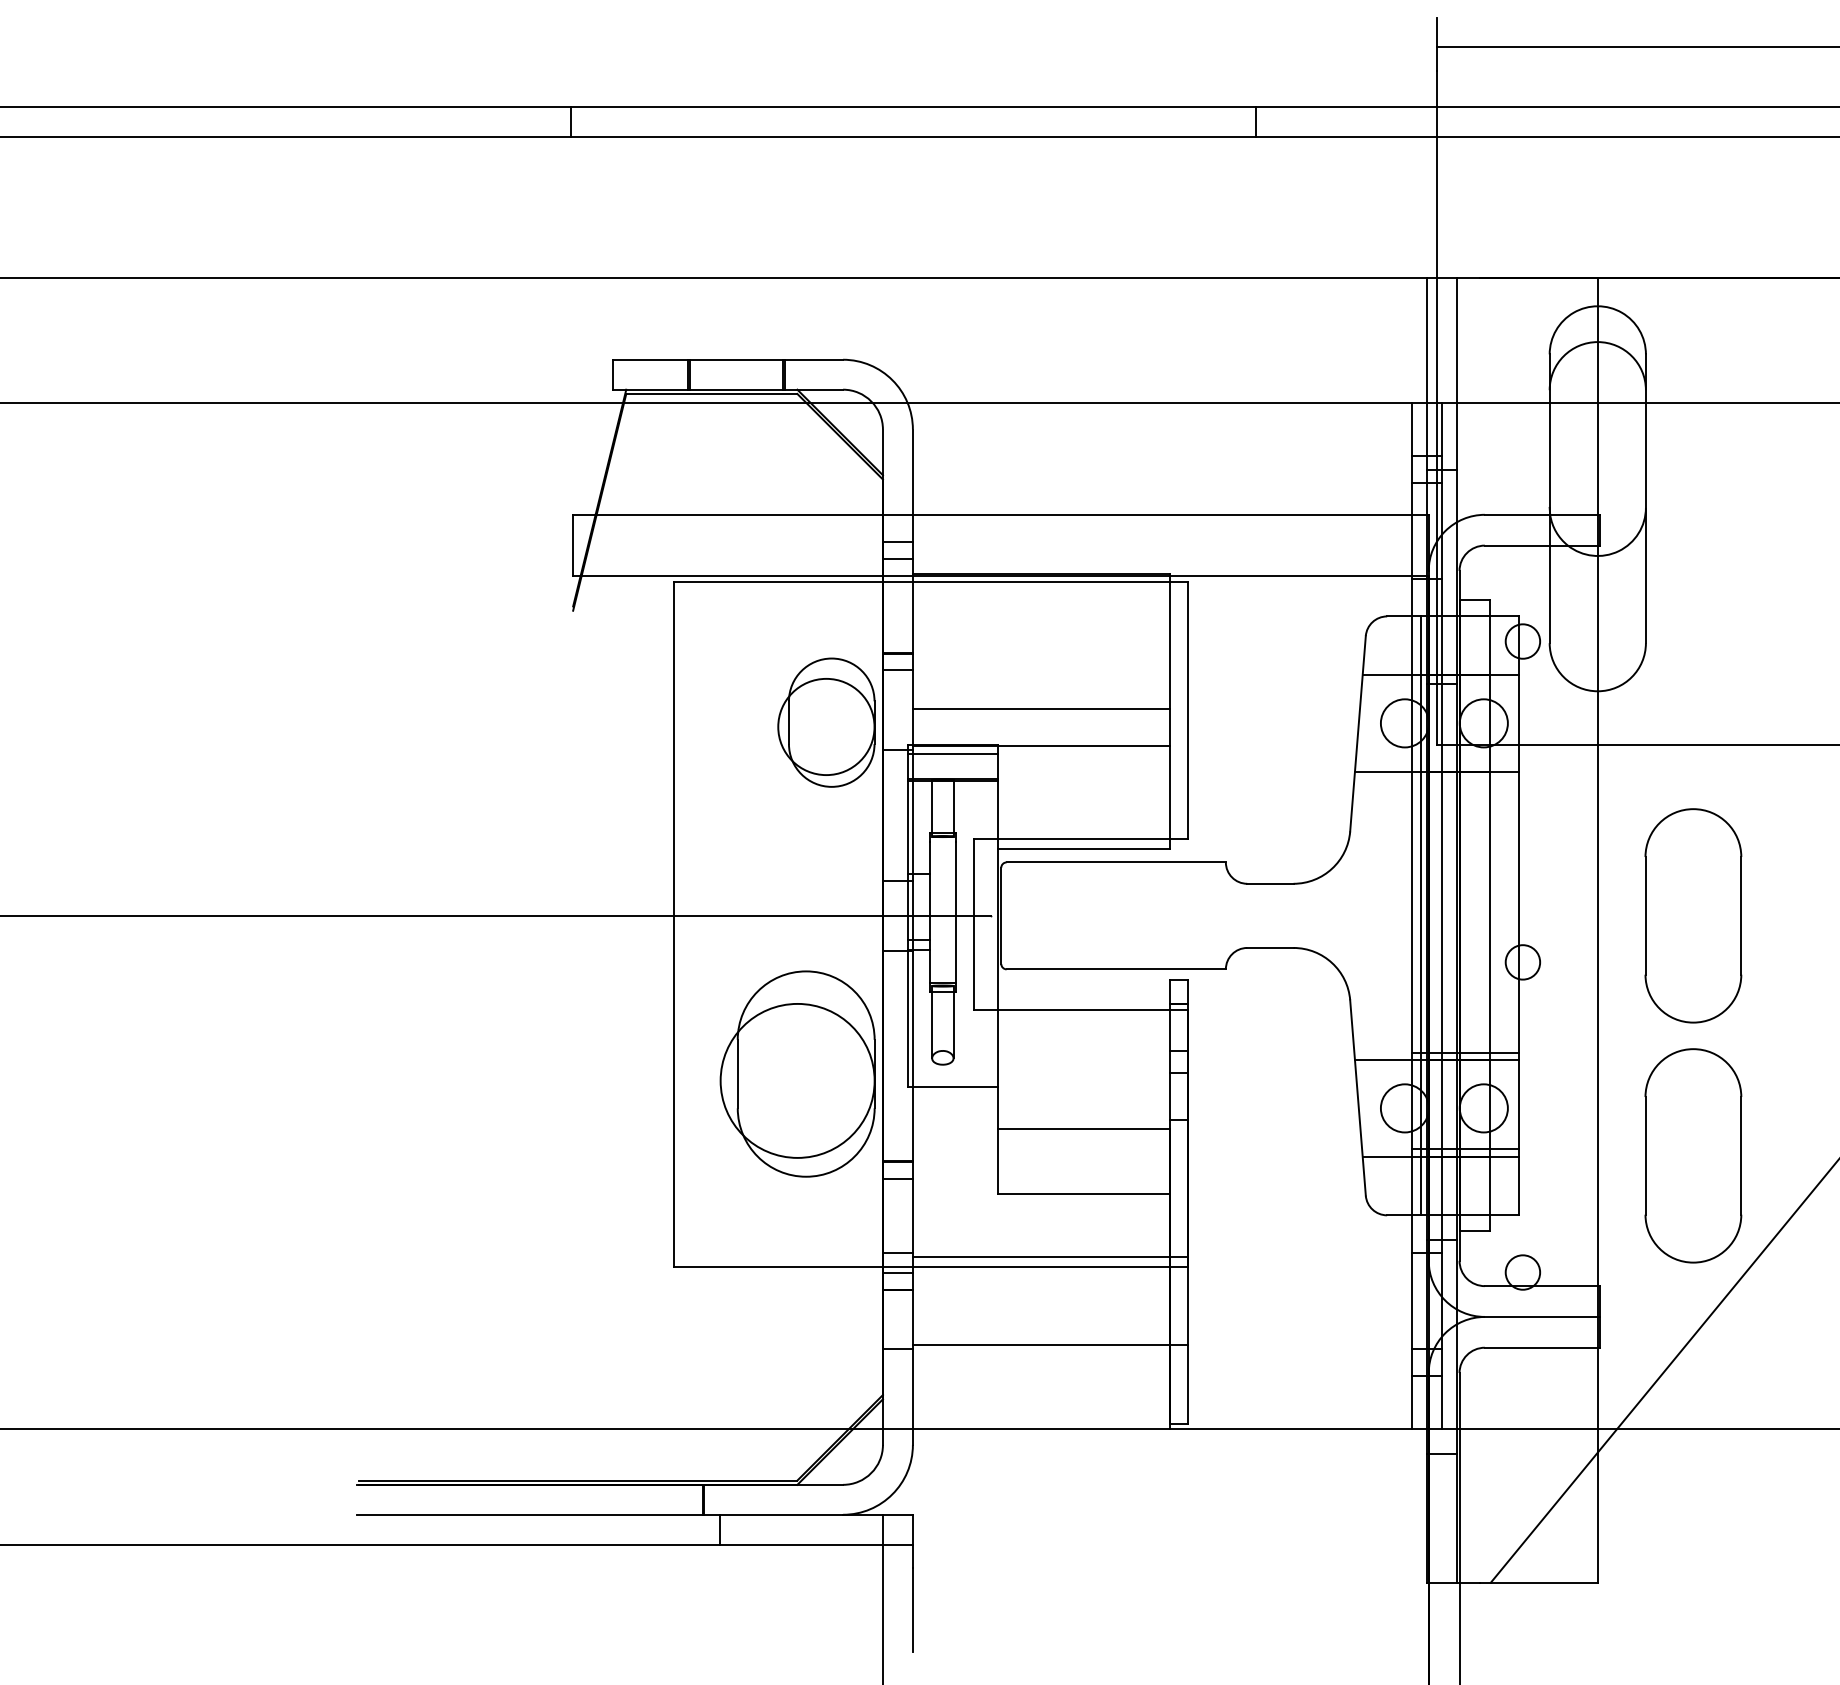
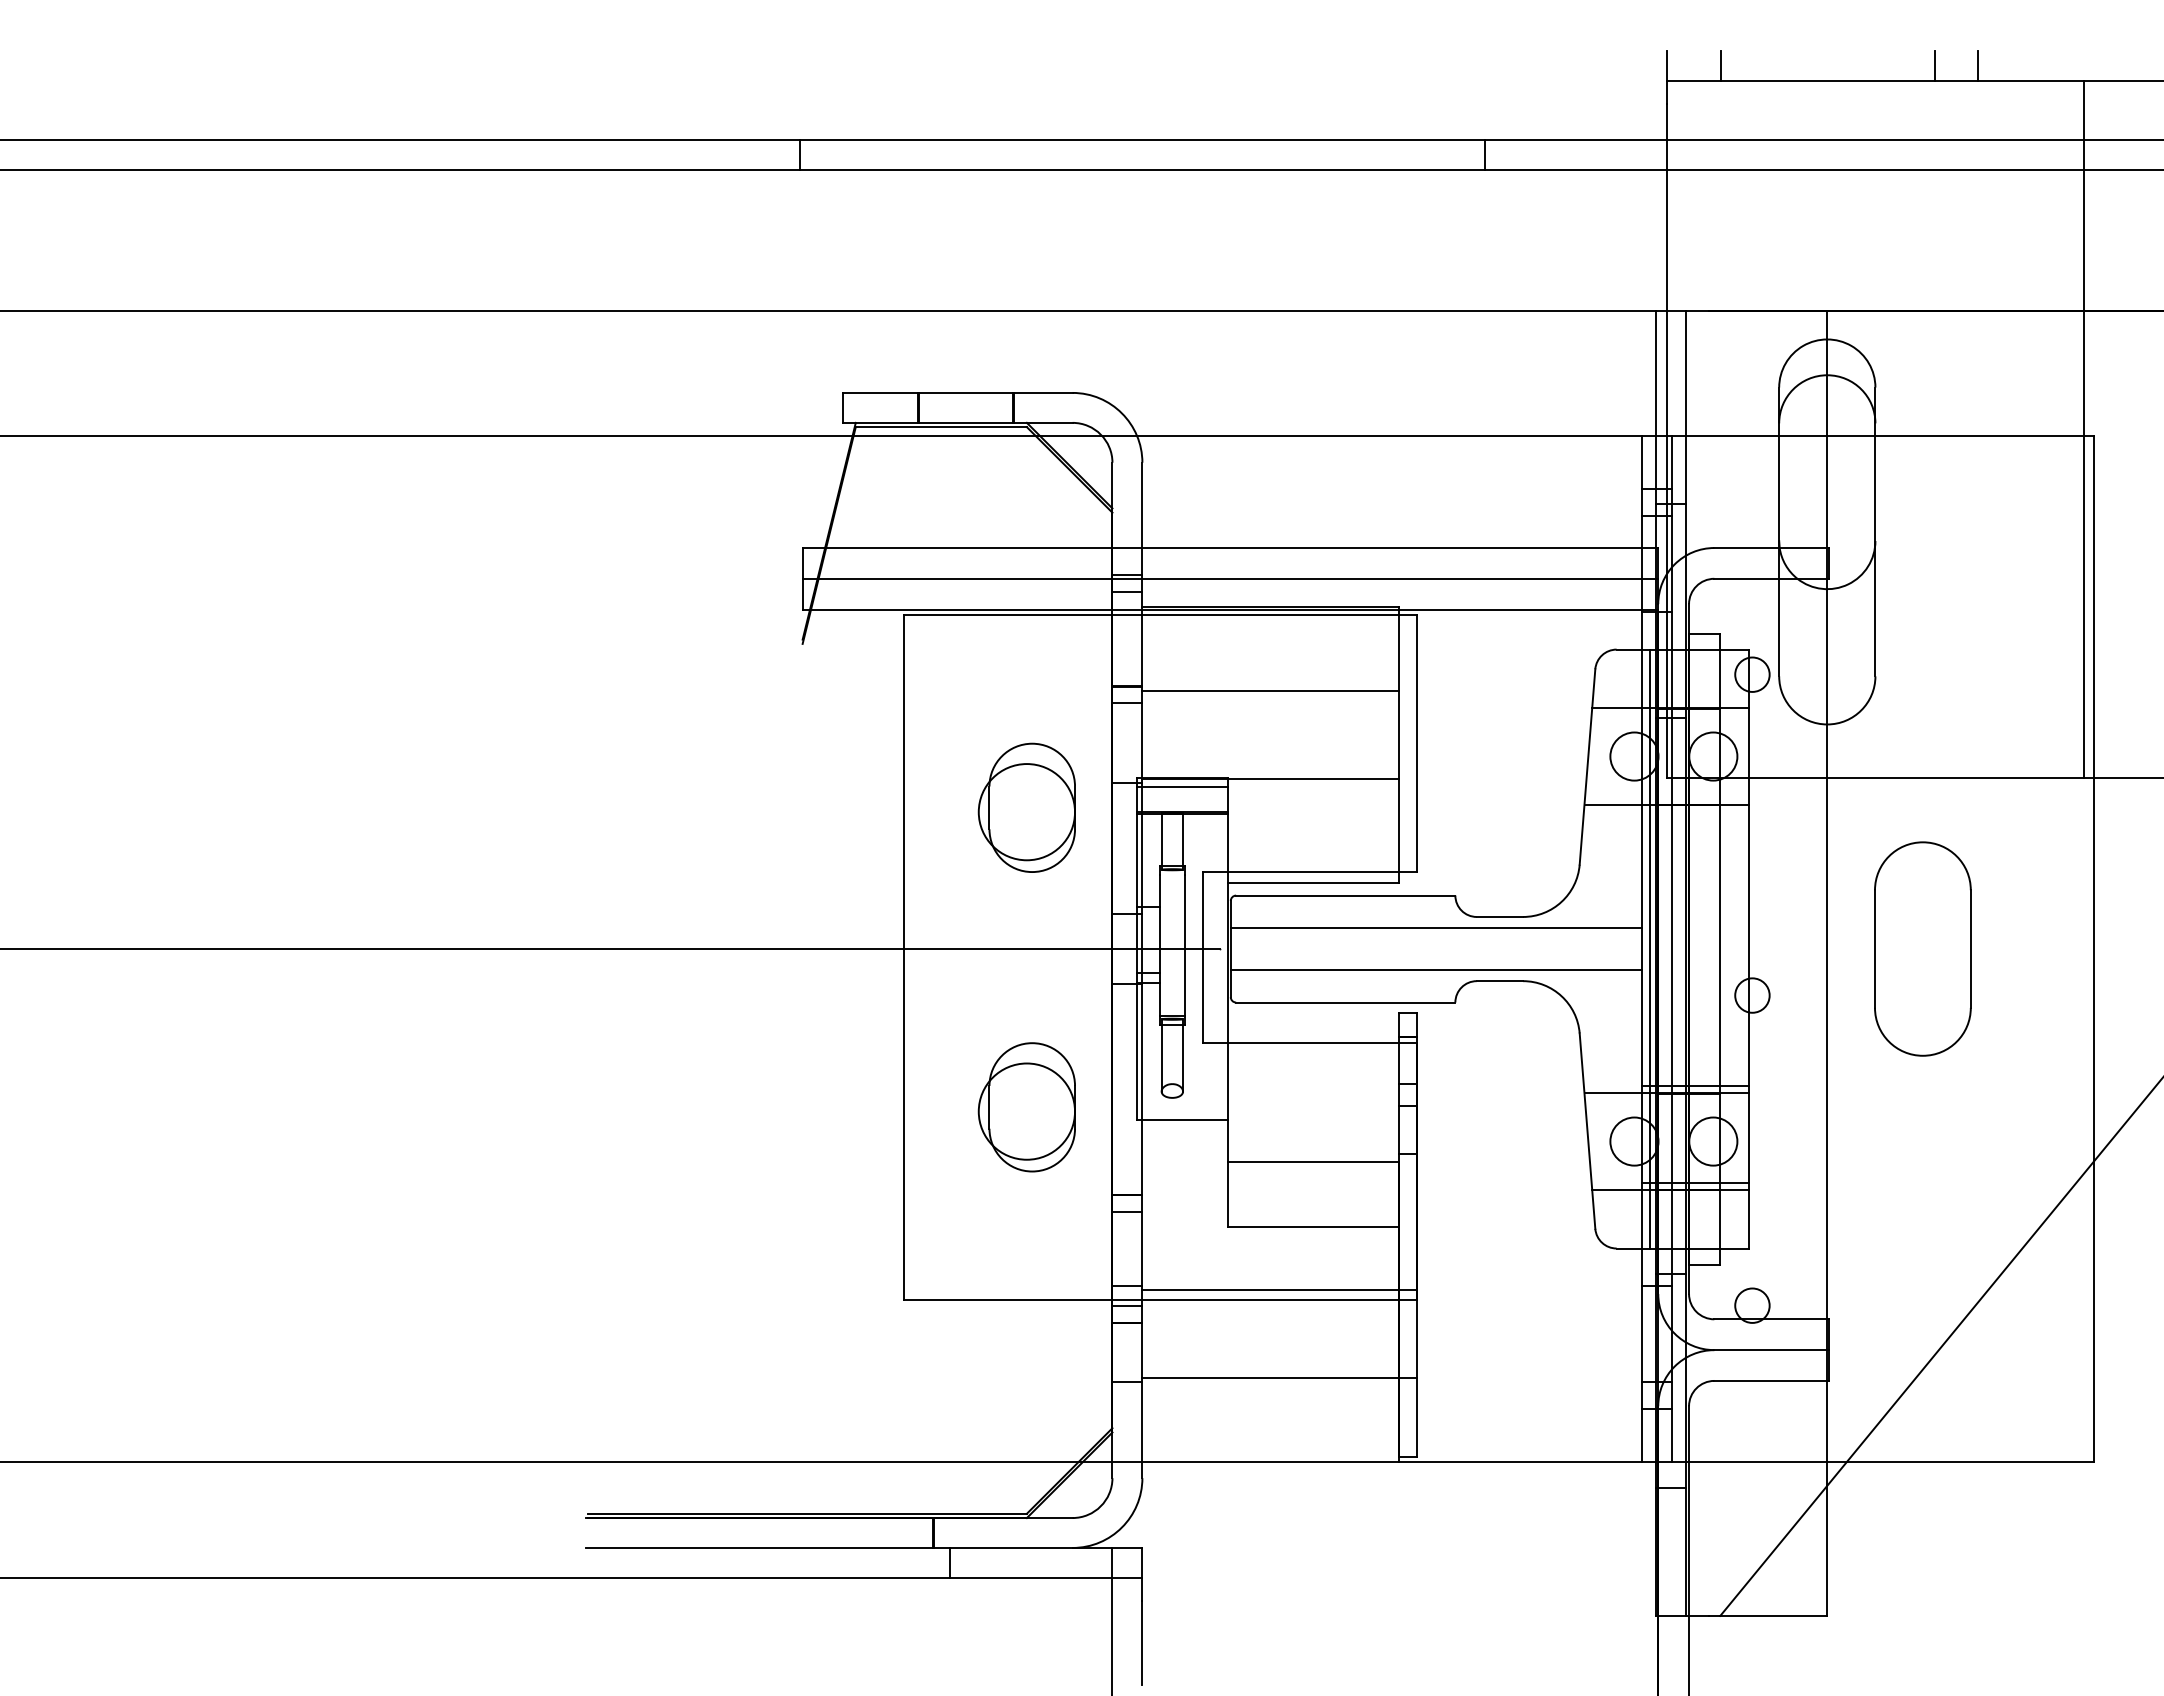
line: (1492, 32) -> (1721, 65), added
line: (1706, 32) -> (1935, 65), added
line: (1748, 32) -> (1977, 65), added
line: (1001, 545) -> (1230, 578), added
line: (1041, 709) -> (1270, 691), moved
part: (826, 722) -> (1026, 807), moved
line: (1206, 894) -> (1435, 927), added
line: (1206, 937) -> (1435, 970), added
part: (797, 1074) -> (1026, 1107), size x0.62
part: (1693, 1155) -> (1922, 1188), removed

